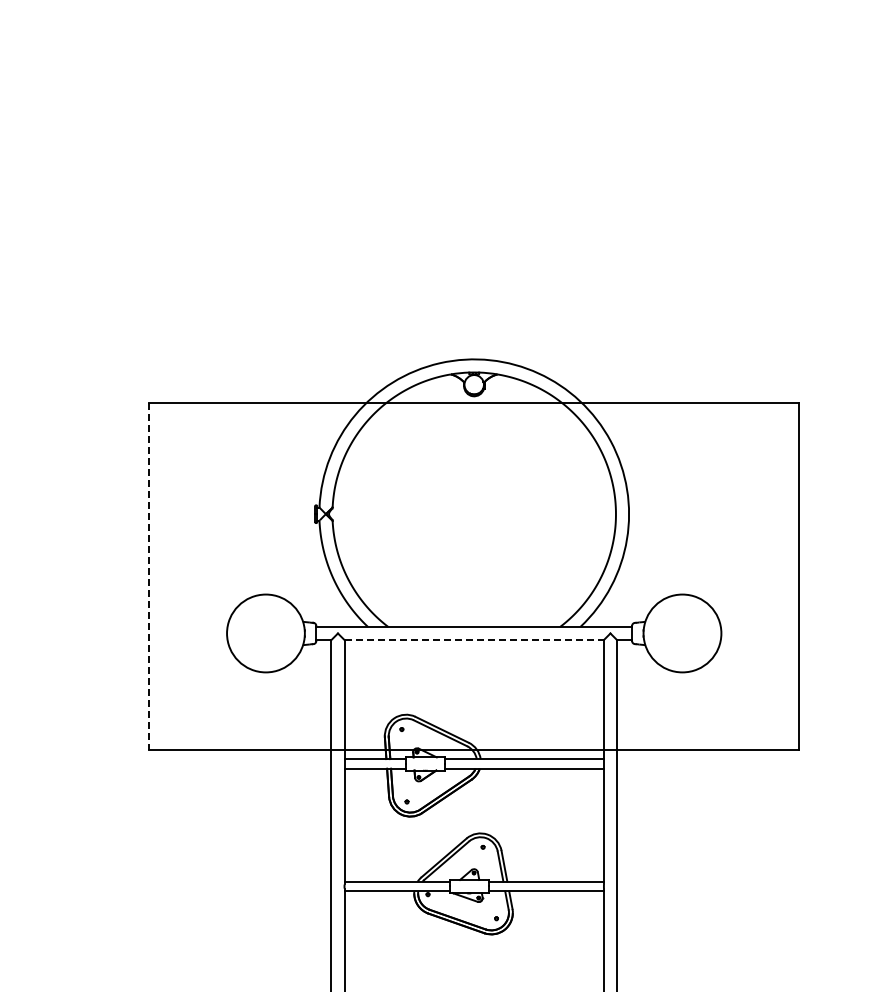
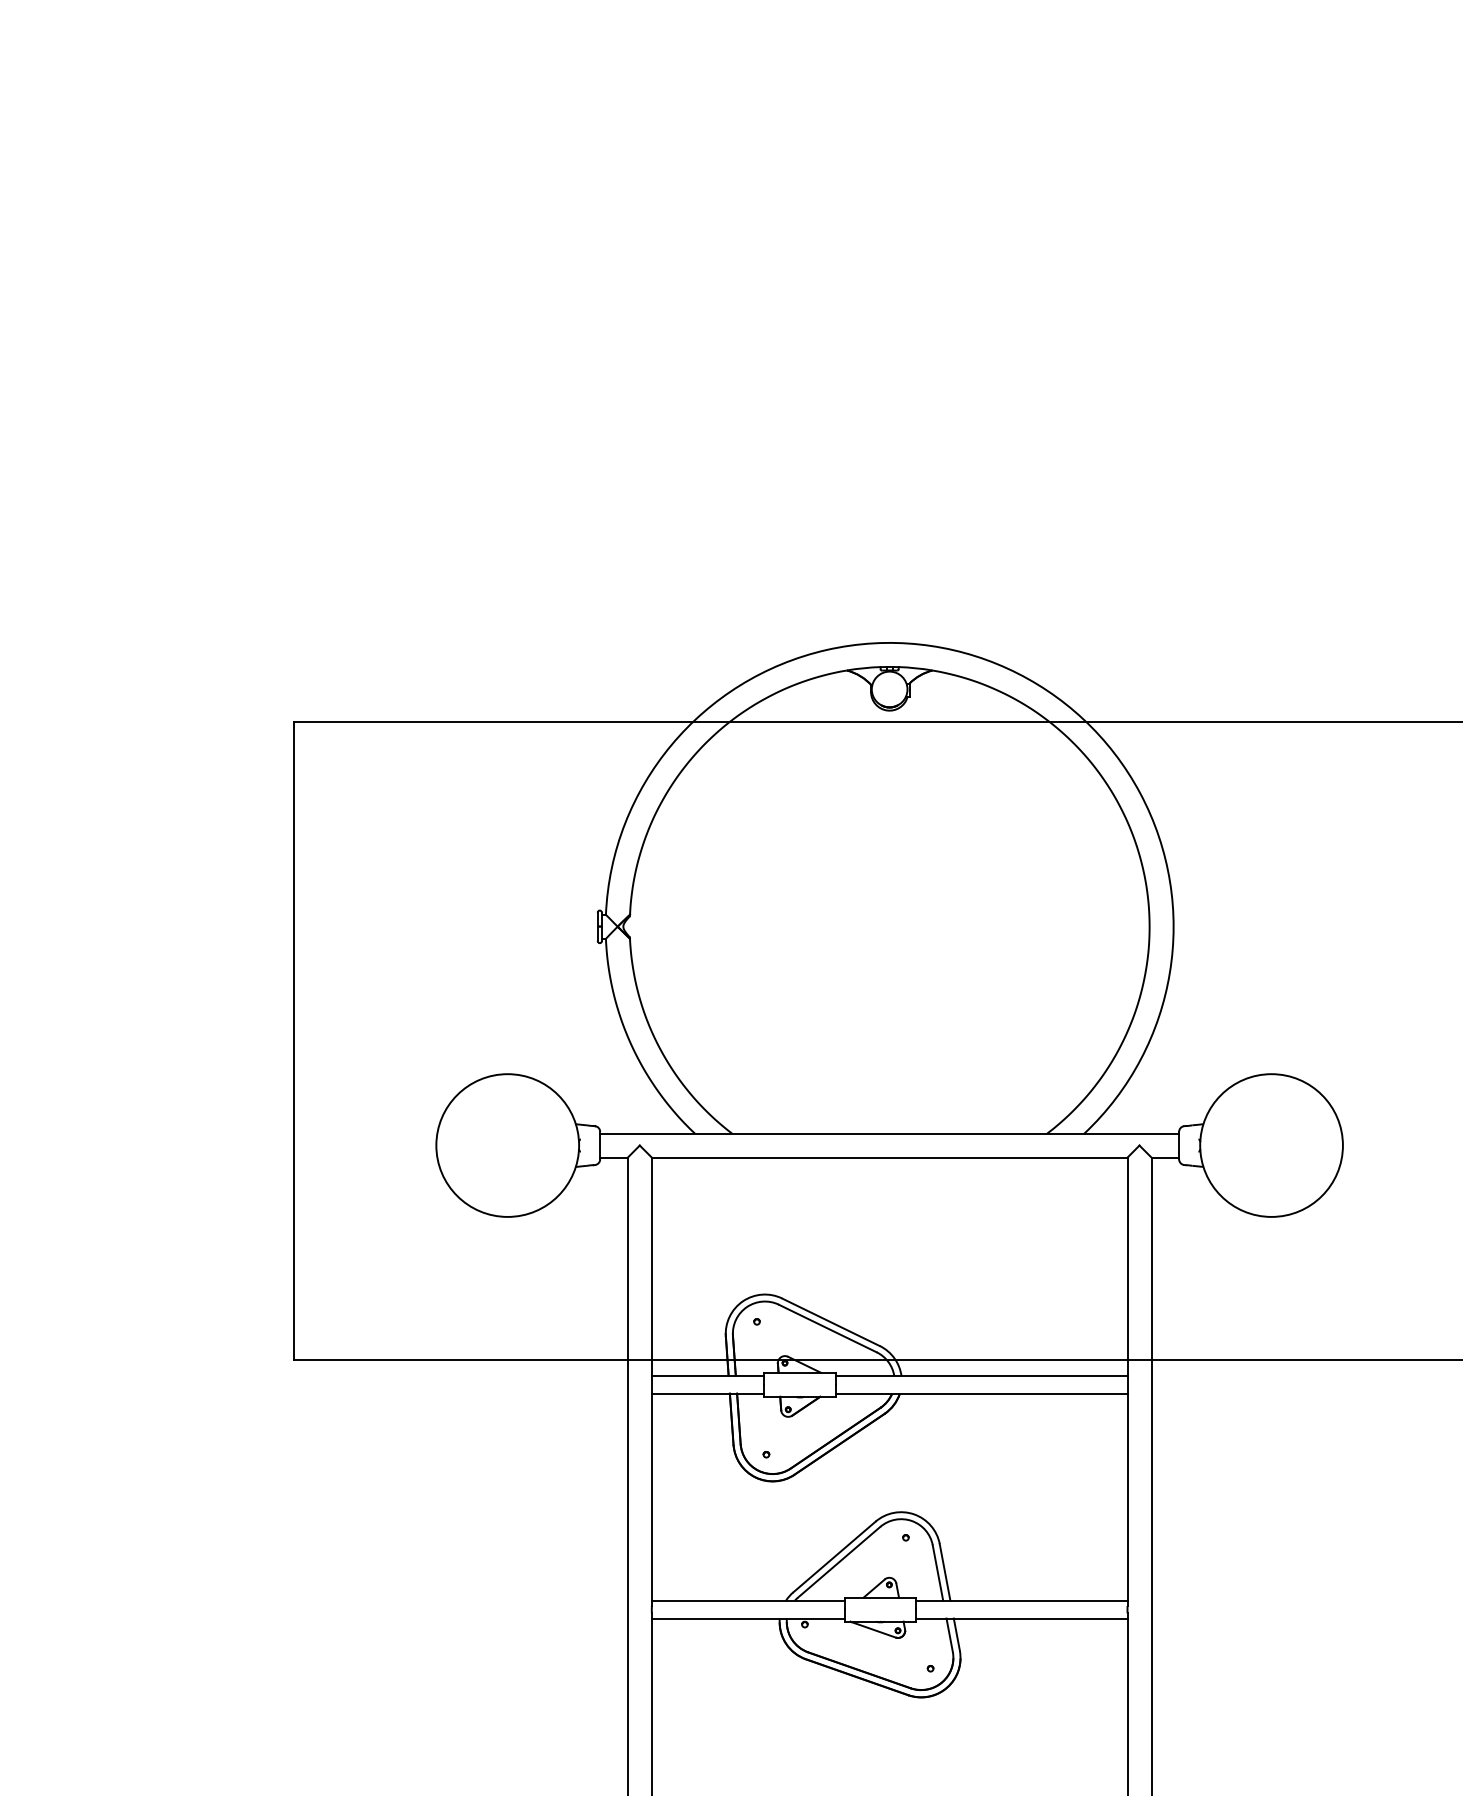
line: (149, 576) -> (294, 1041), dashed -> solid
line: (474, 640) -> (890, 1158), dashed -> solid

